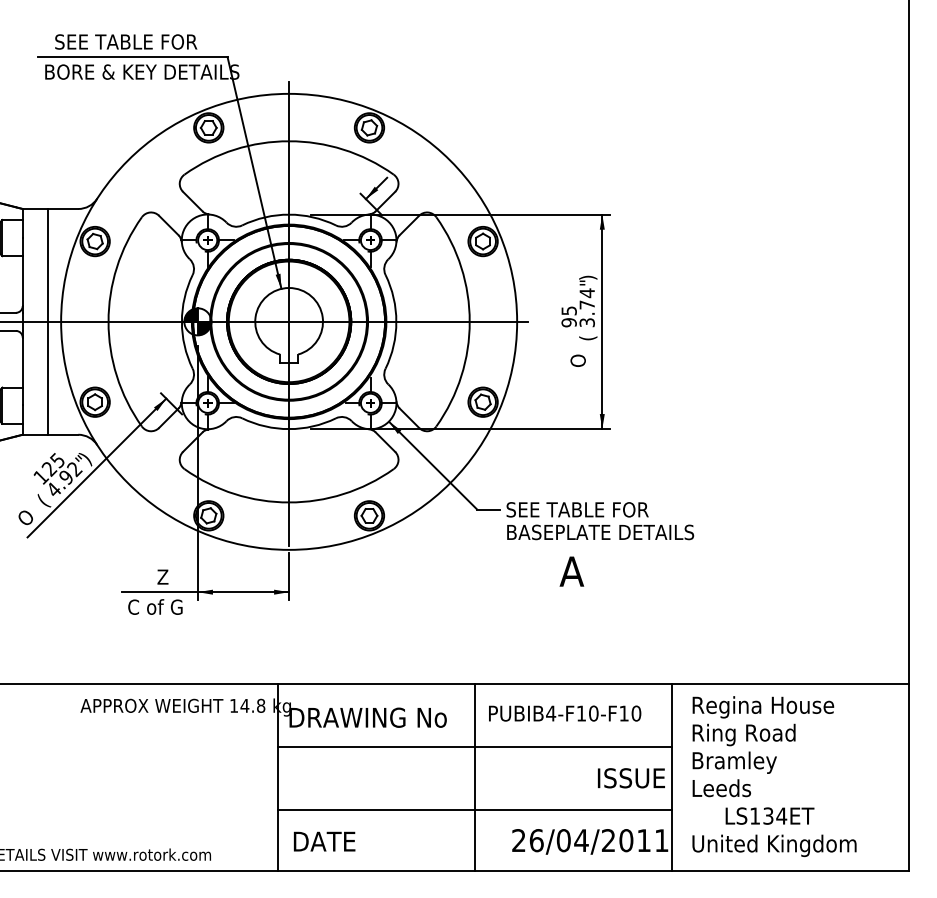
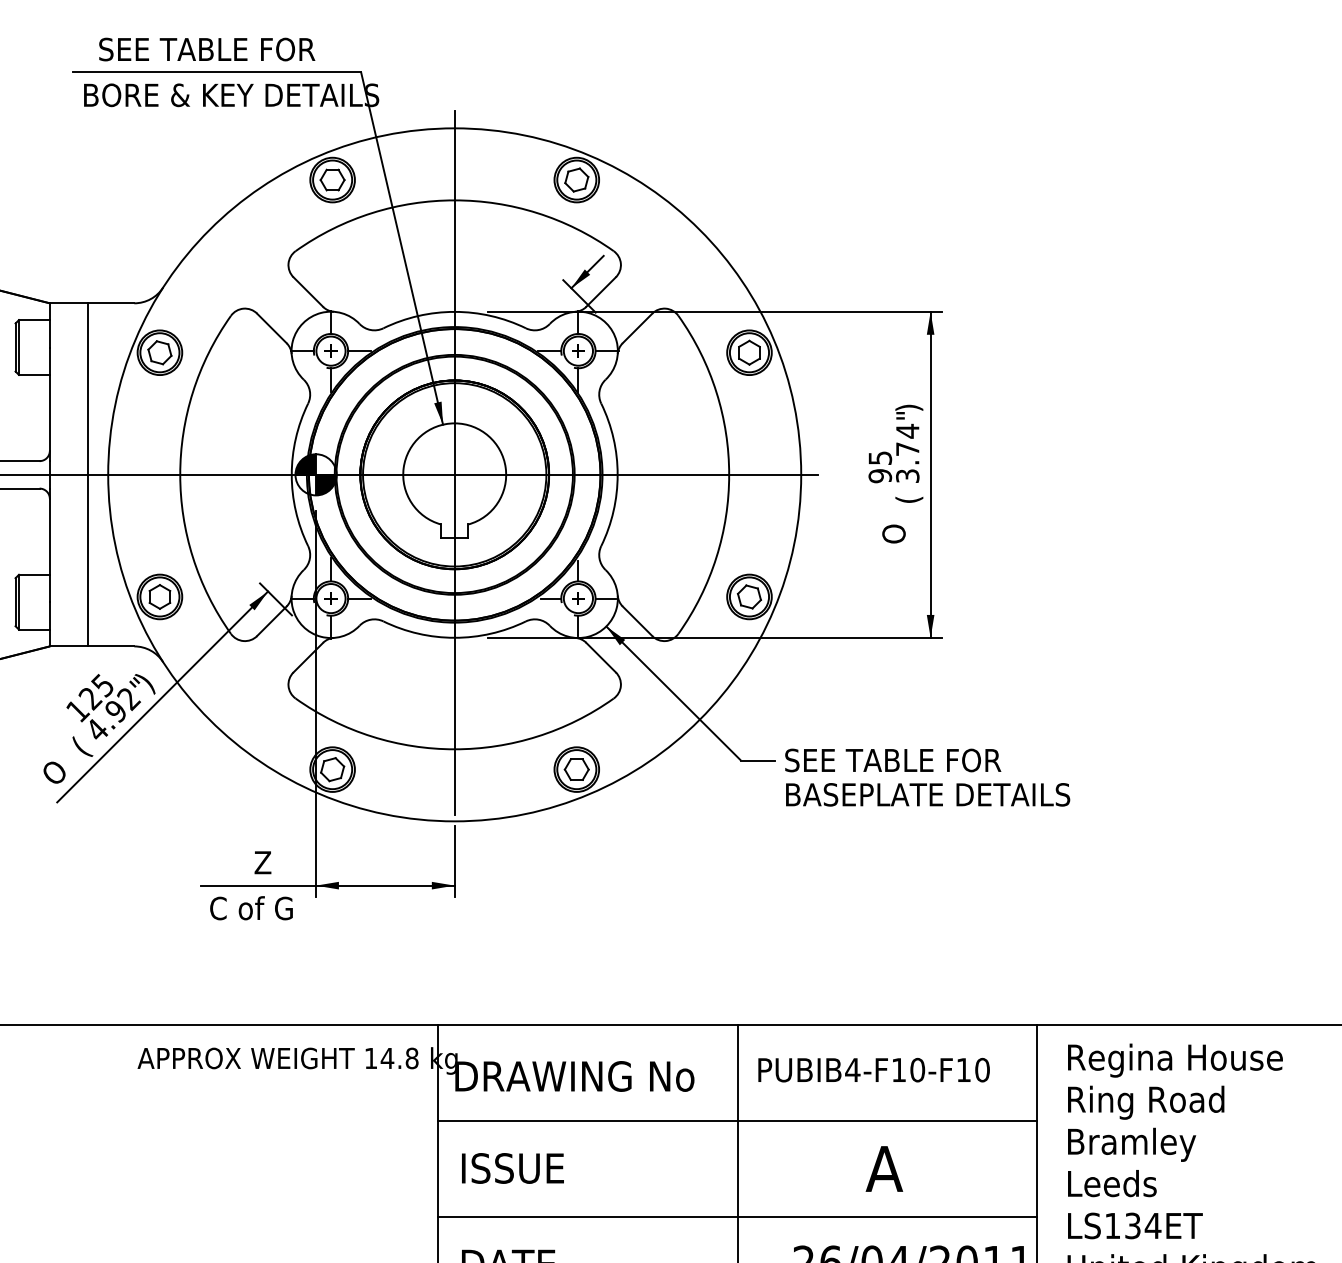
text: (571, 571) -> (883, 1168), moved
text: (631, 778) -> (513, 1168), moved
text: (769, 815) -> (1134, 1225), moved

